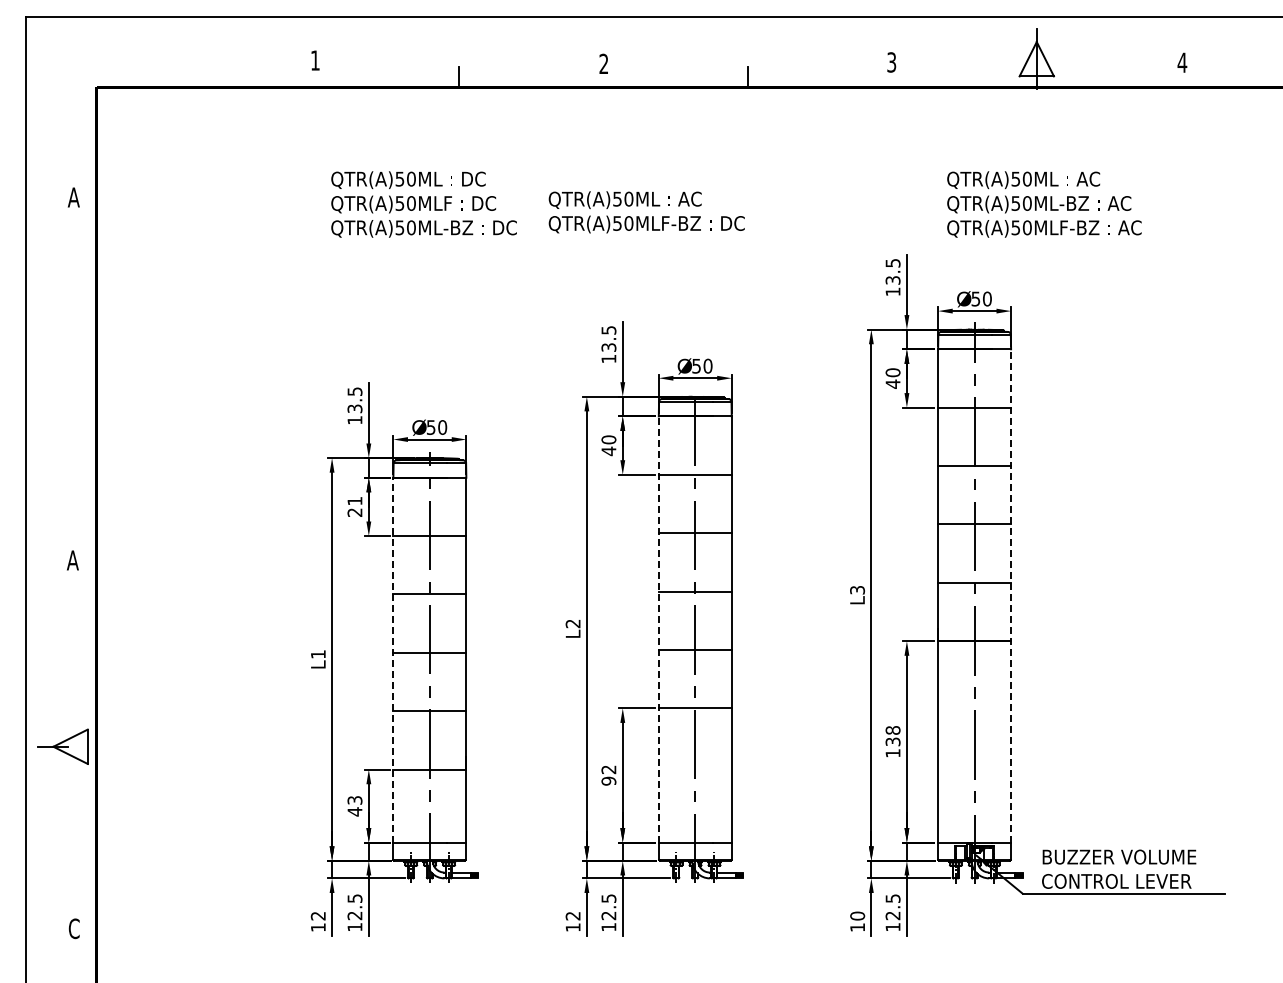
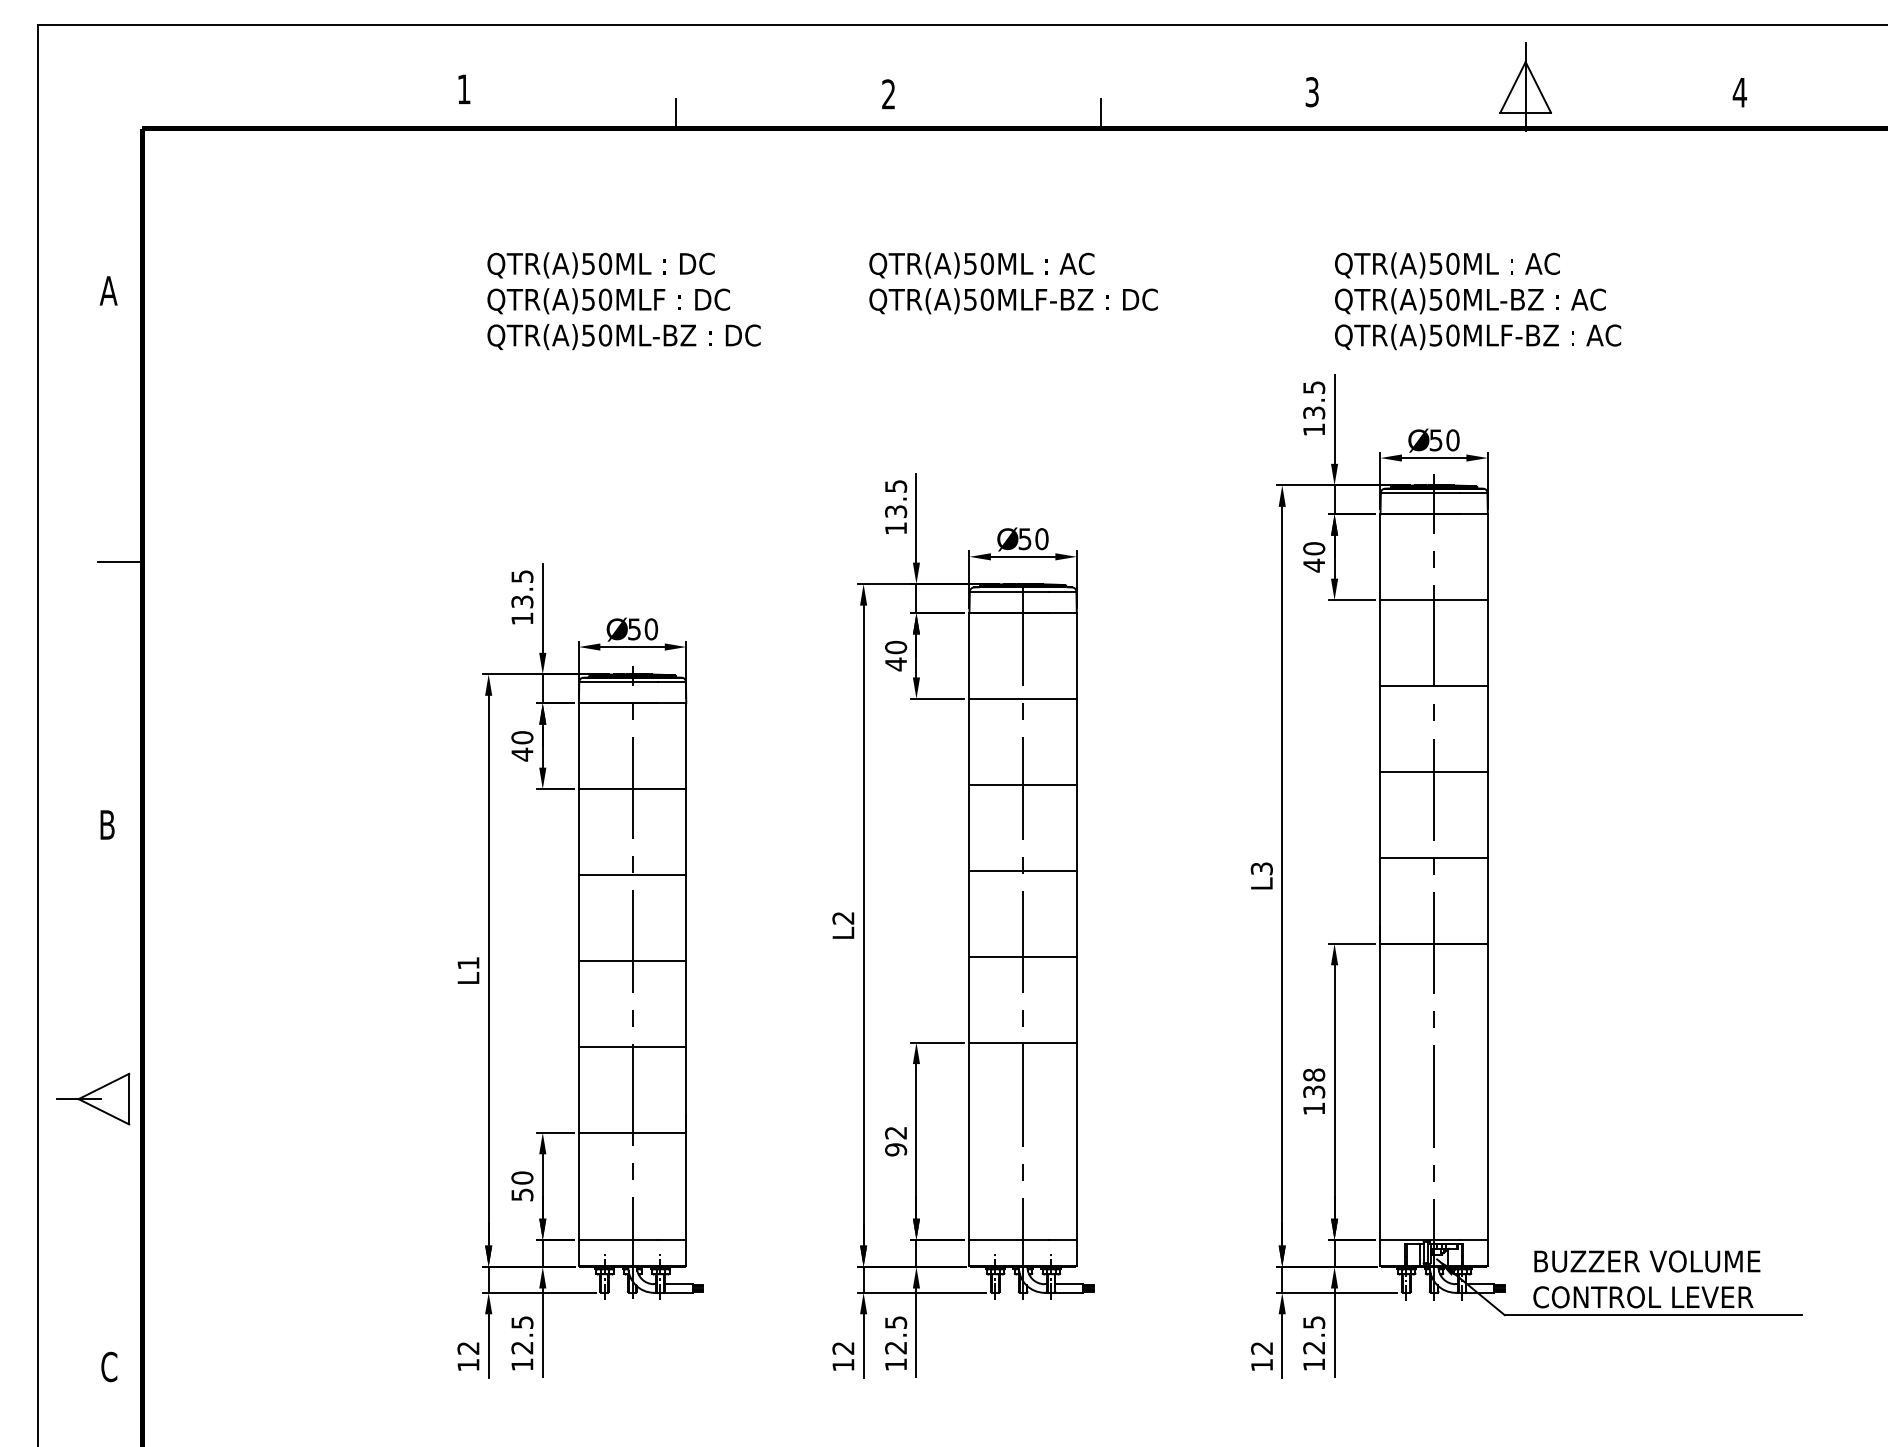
text: (1044, 204) -> (1478, 301), moved
text: (646, 212) -> (1013, 283), moved
line: (81, 381) -> (119, 561), added
text: (354, 506) -> (521, 745), 21 -> 40
text: (72, 560) -> (106, 825), A -> B
line: (1011, 595) -> (1488, 876), dashed -> solid
line: (658, 629) -> (969, 926), dashed -> solid
line: (393, 659) -> (579, 970), dashed -> solid
text: (354, 805) -> (521, 1185), 43 -> 50
text: (857, 915) -> (1261, 1347), 10 -> 12

